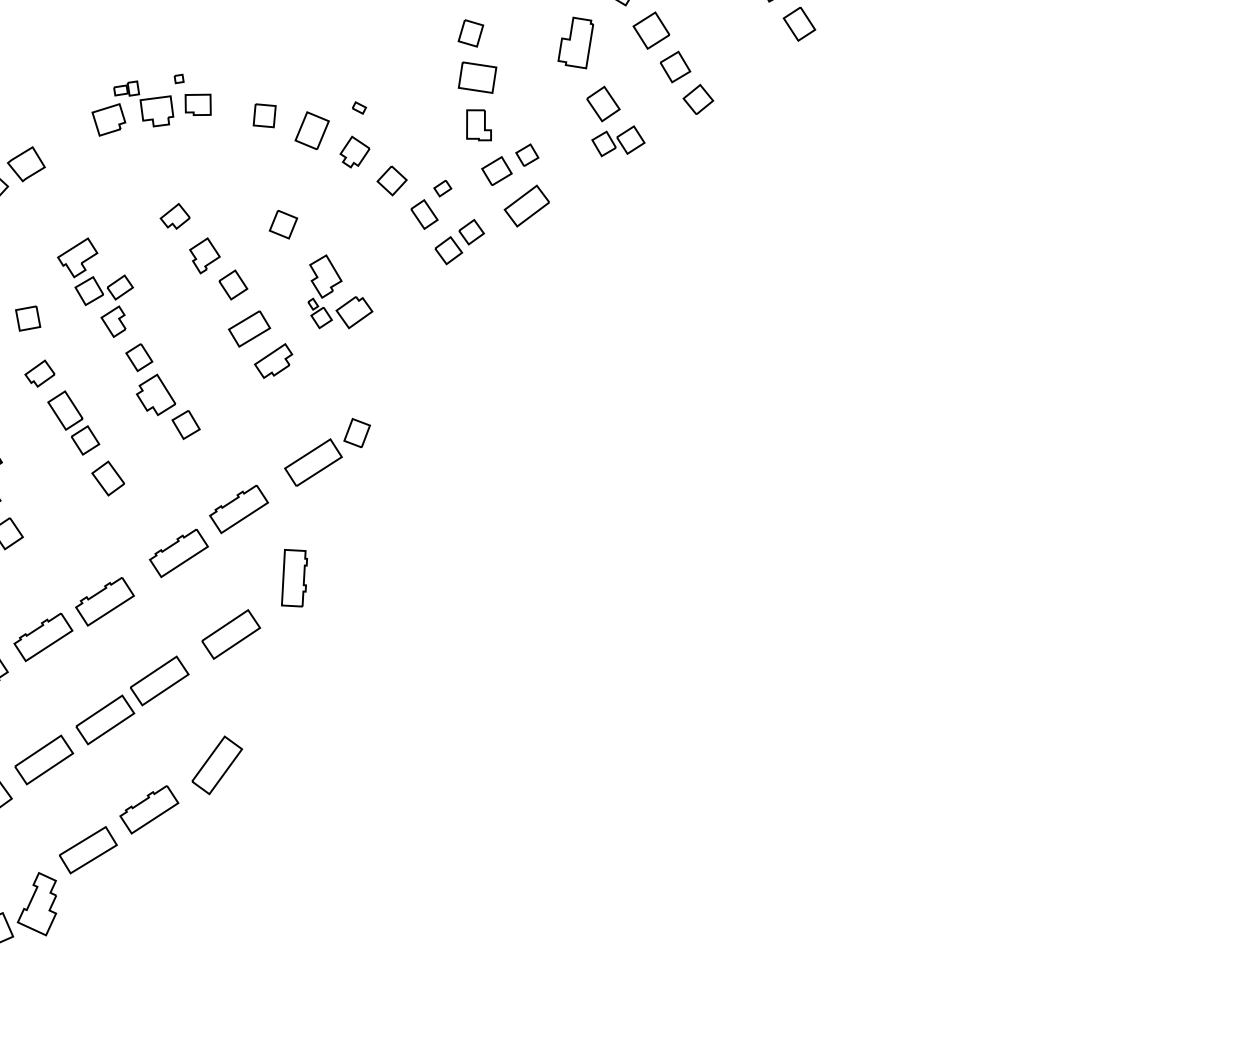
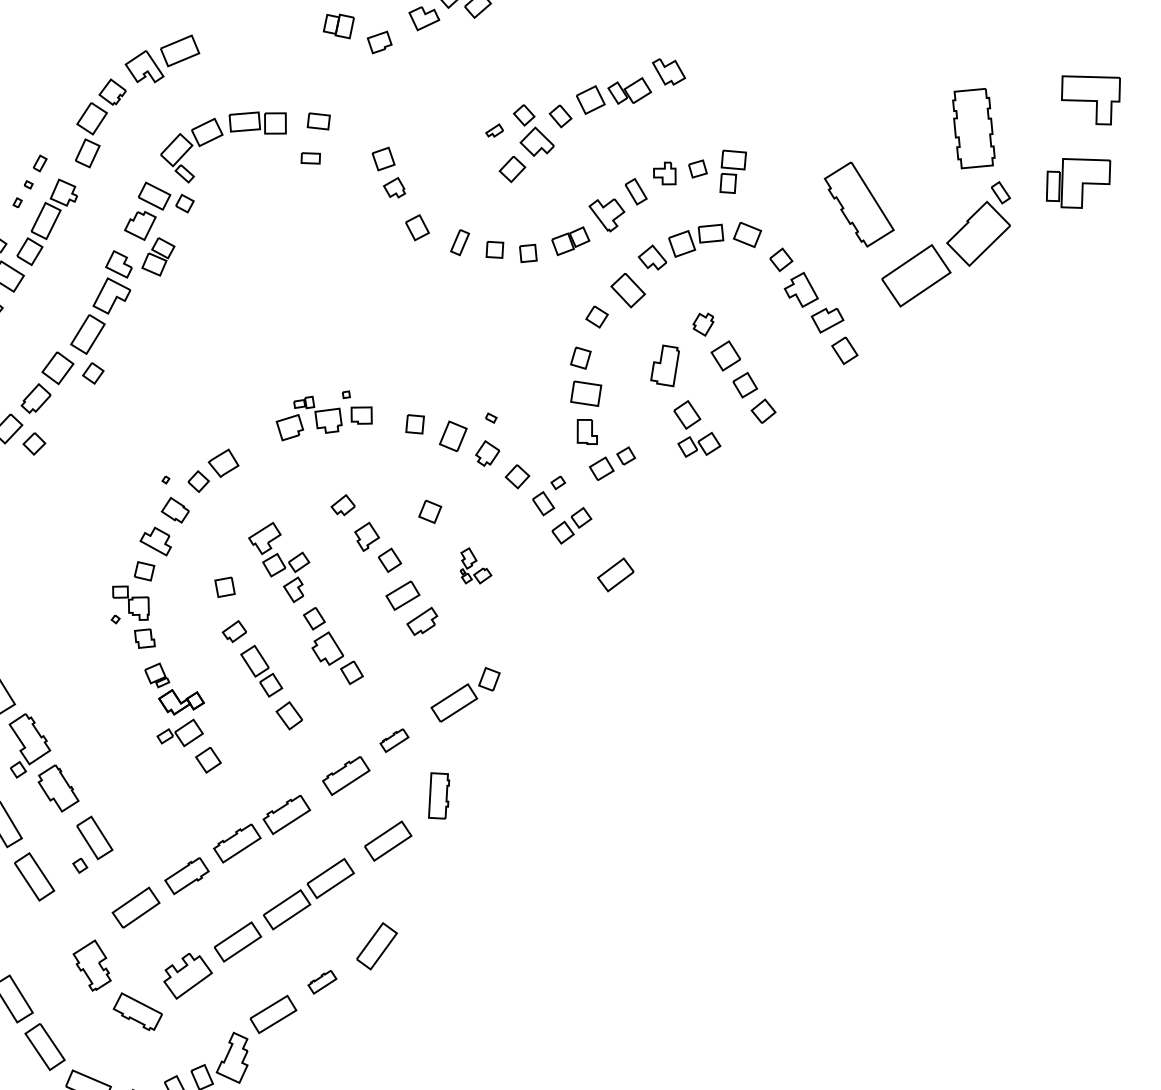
part: (526, 205) -> (615, 574), moved
part: (339, 291) -> (475, 565), size x0.6
part: (239, 509) -> (394, 740), size x0.6
part: (149, 810) -> (322, 982), size x0.6

